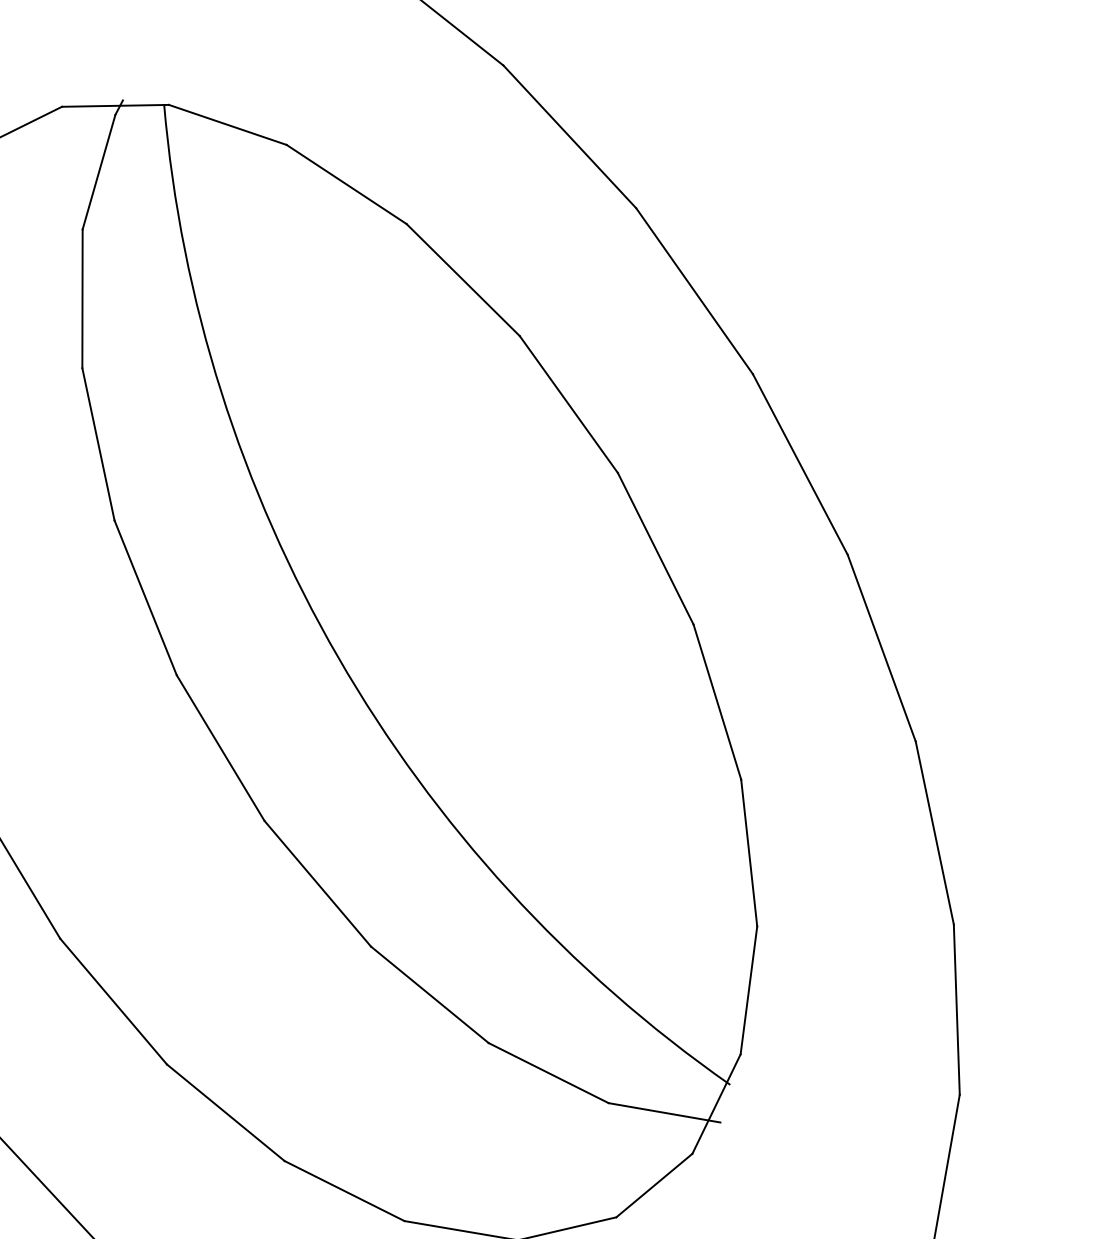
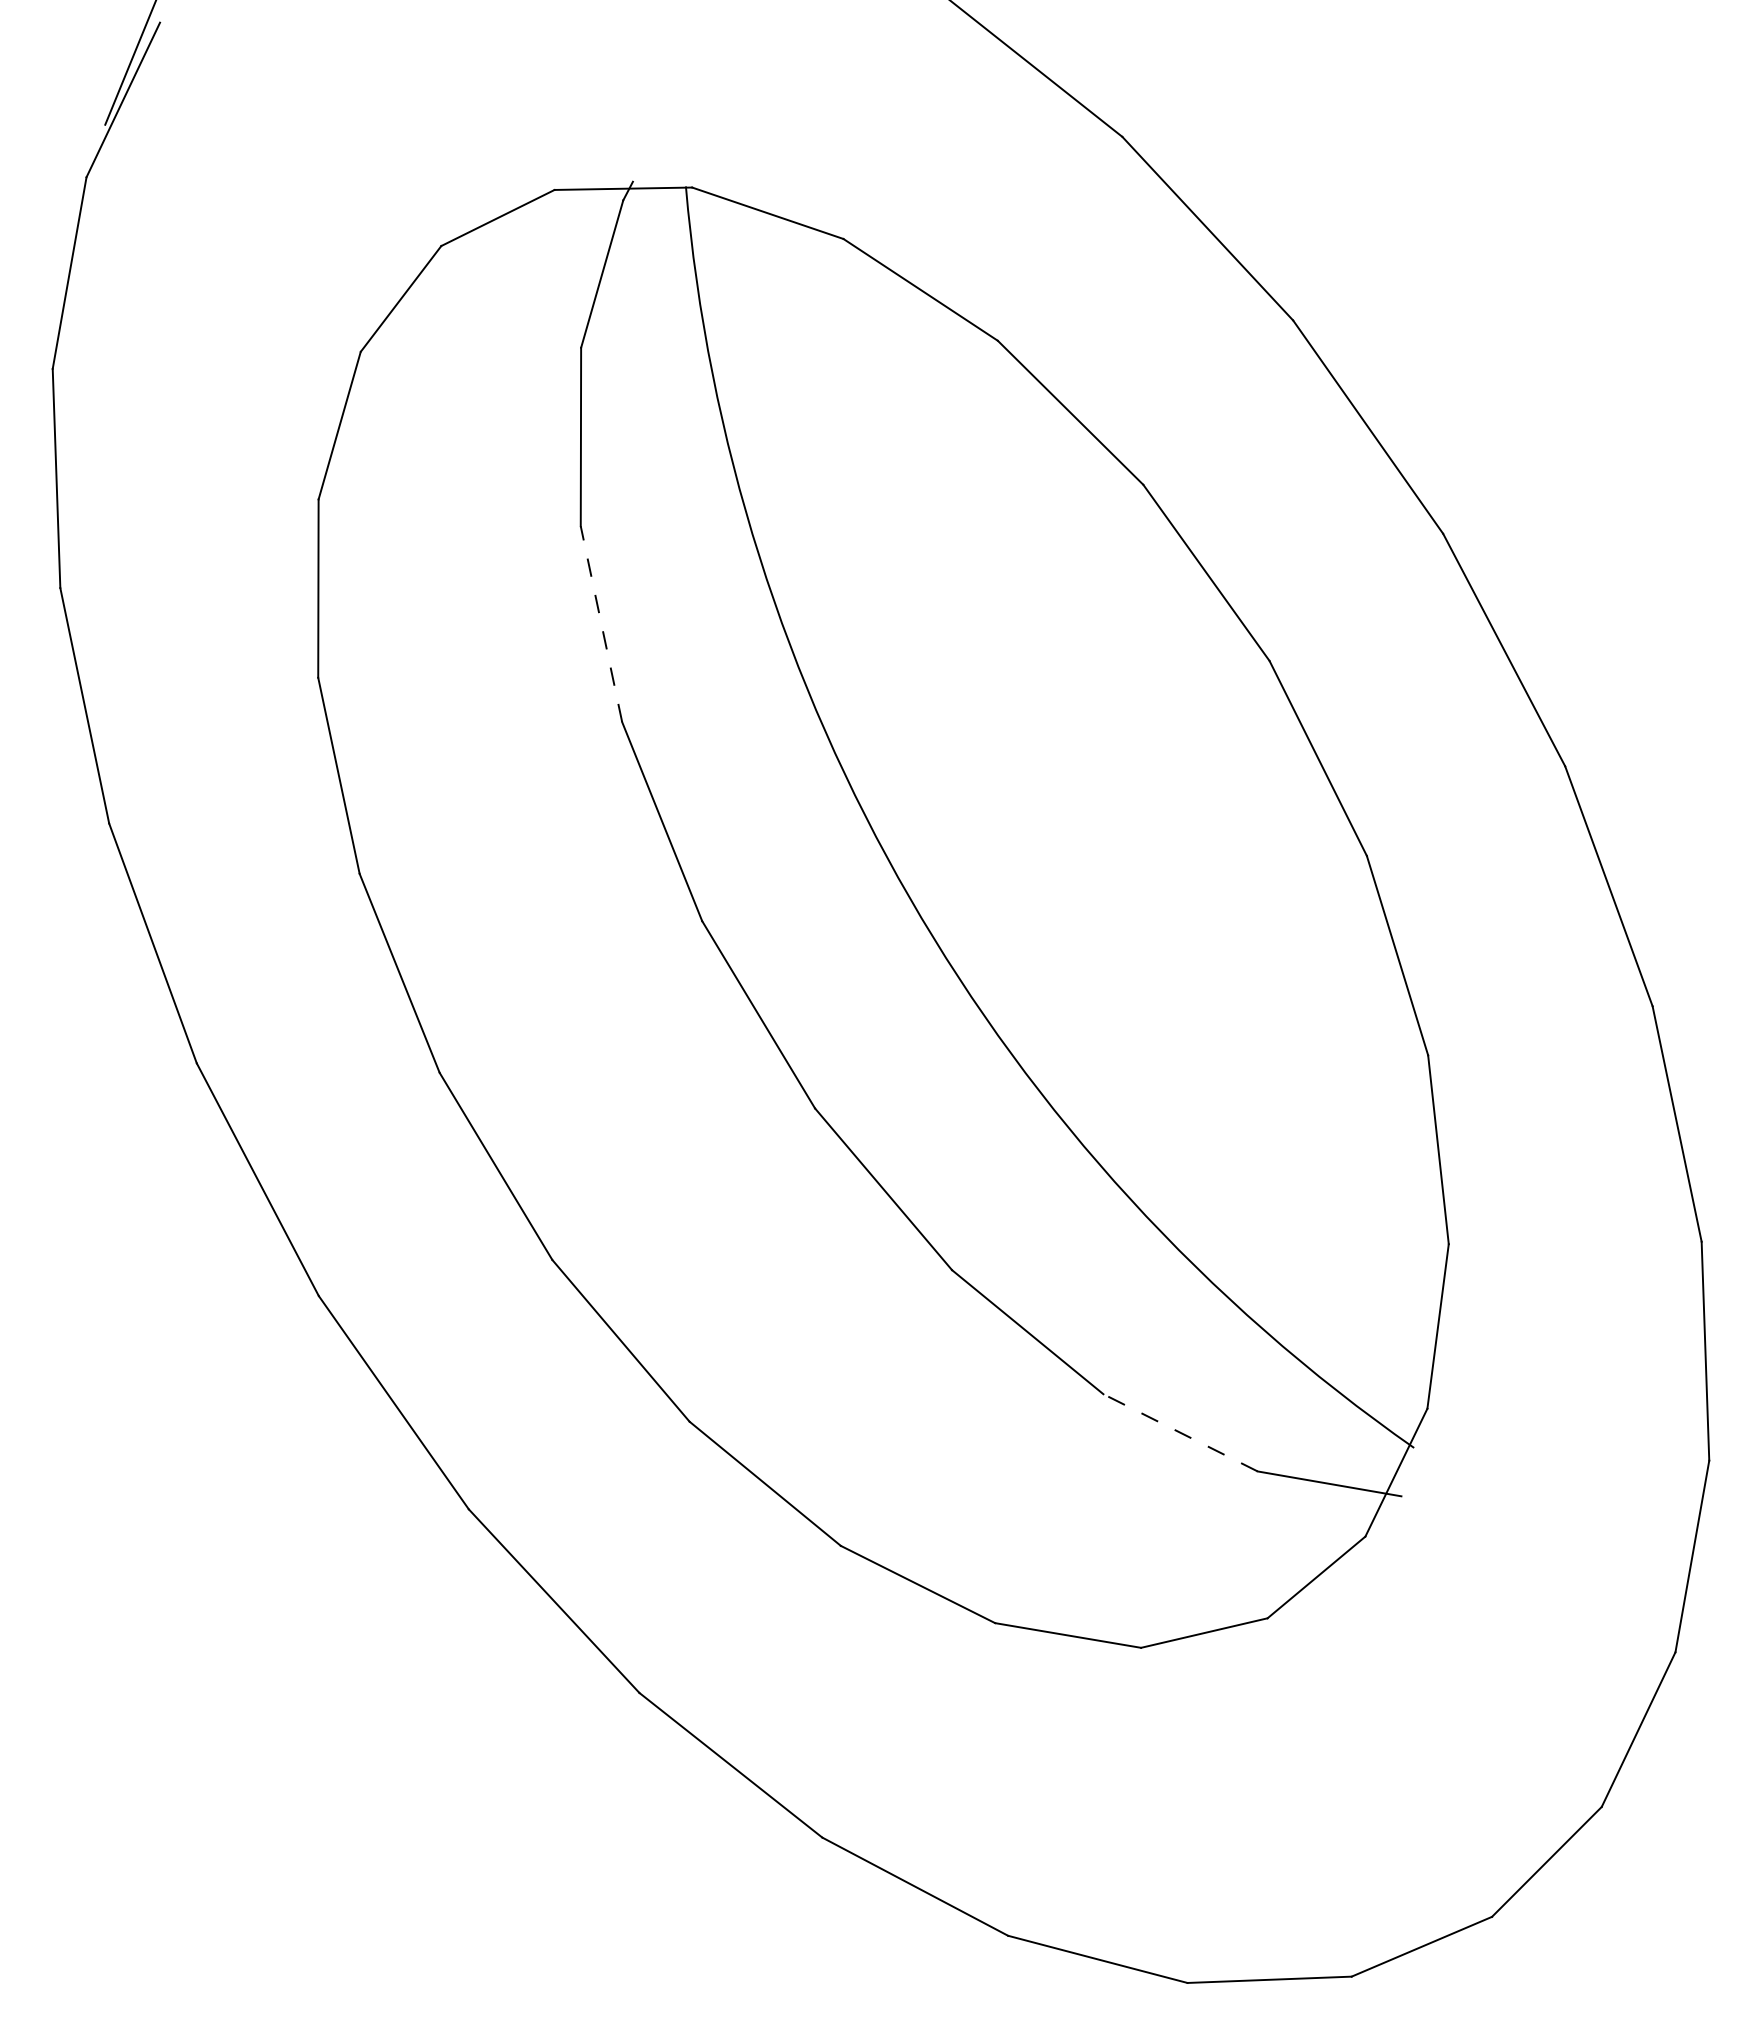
line: (98, 443) -> (601, 623), solid -> dashed
line: (548, 1072) -> (1180, 1432), solid -> dashed

